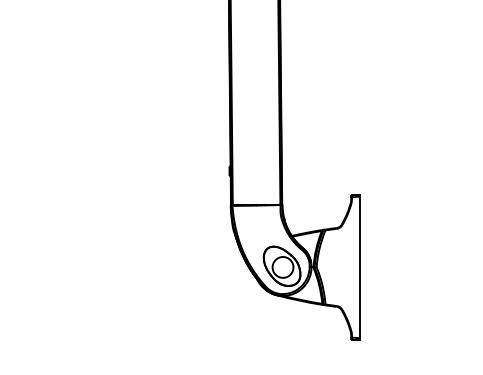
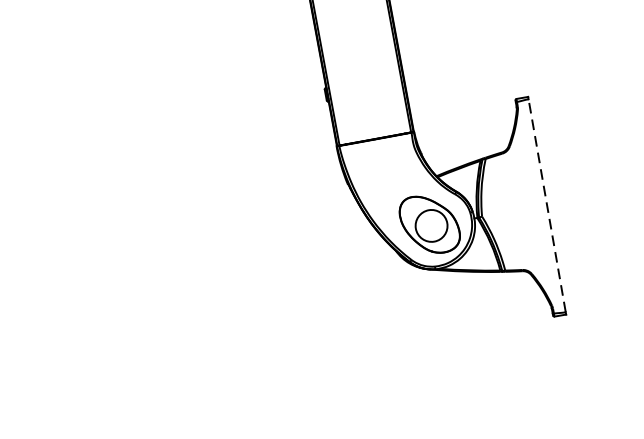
line: (359, 267) -> (546, 205), solid -> dashed

